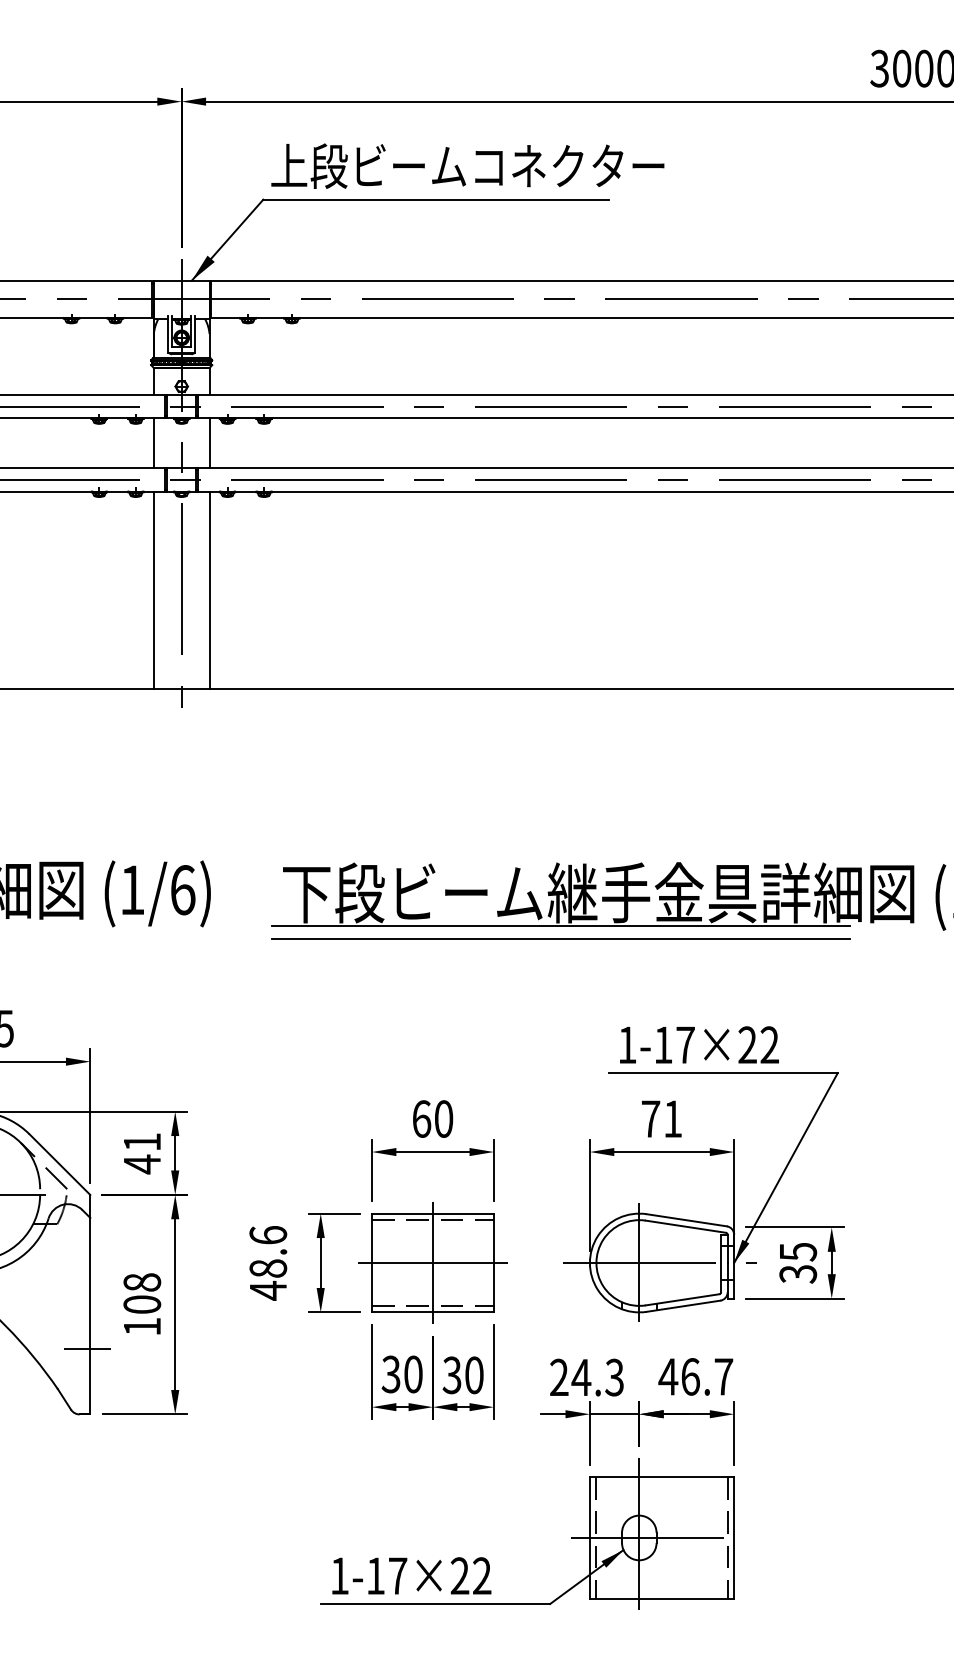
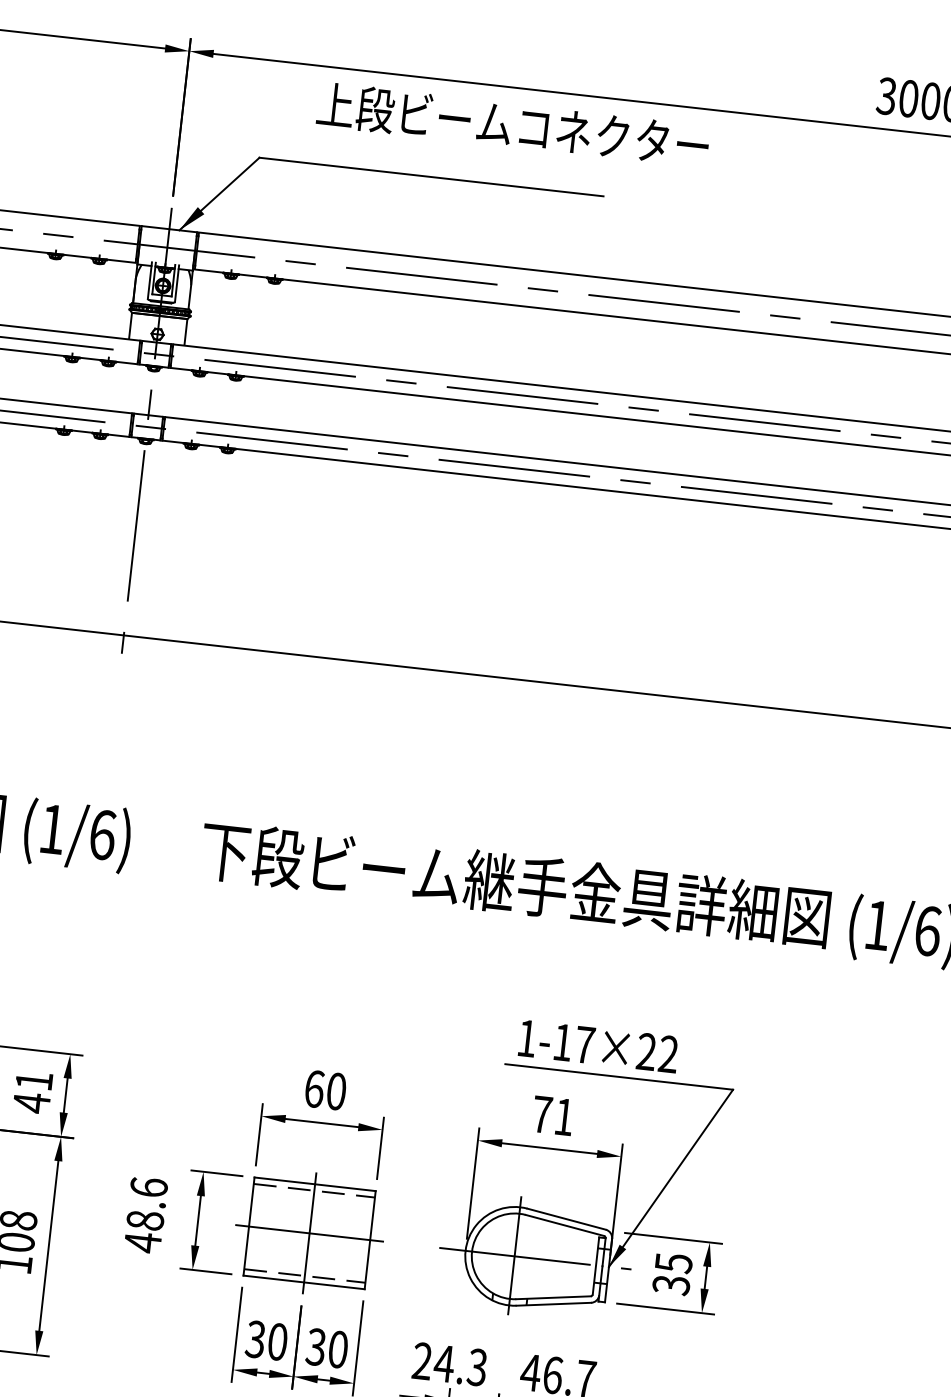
text: (467, 165) -> (513, 124), moved
line: (153, 442) -> (123, 386), removed
line: (209, 442) -> (179, 393), removed
line: (153, 590) -> (106, 533), removed
line: (209, 590) -> (162, 540), removed
line: (560, 926) -> (473, 913), removed
line: (560, 938) -> (472, 925), removed

